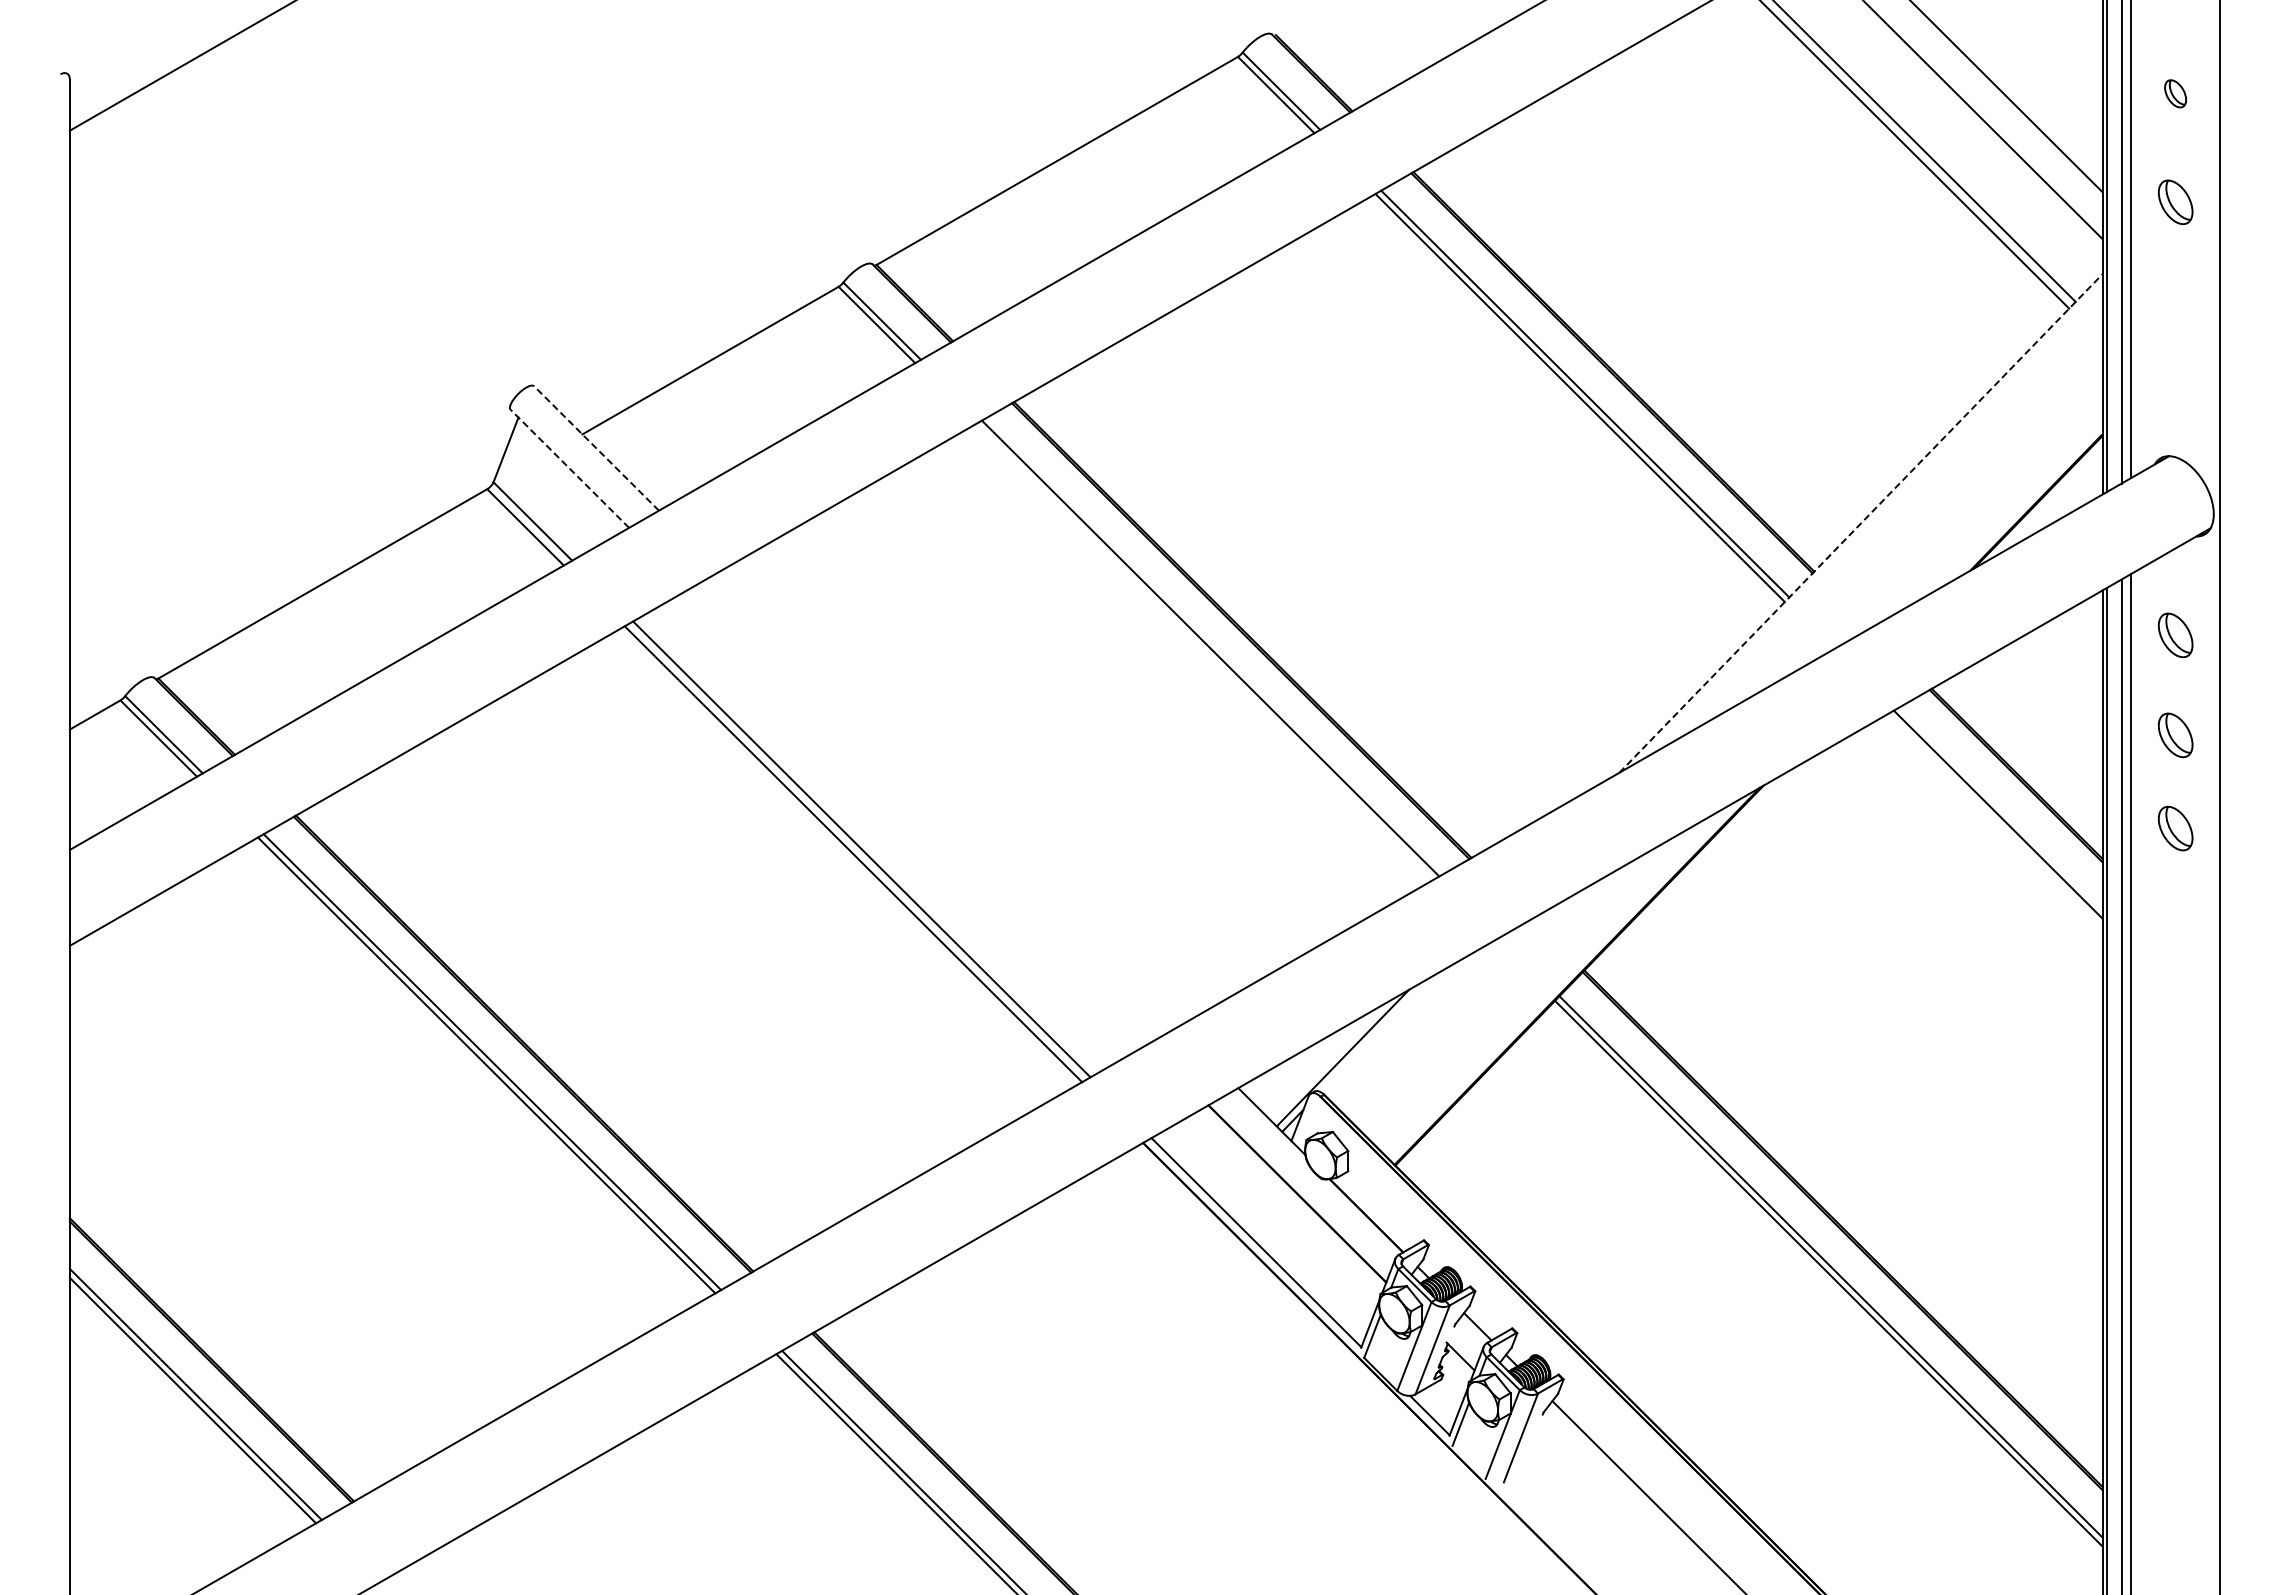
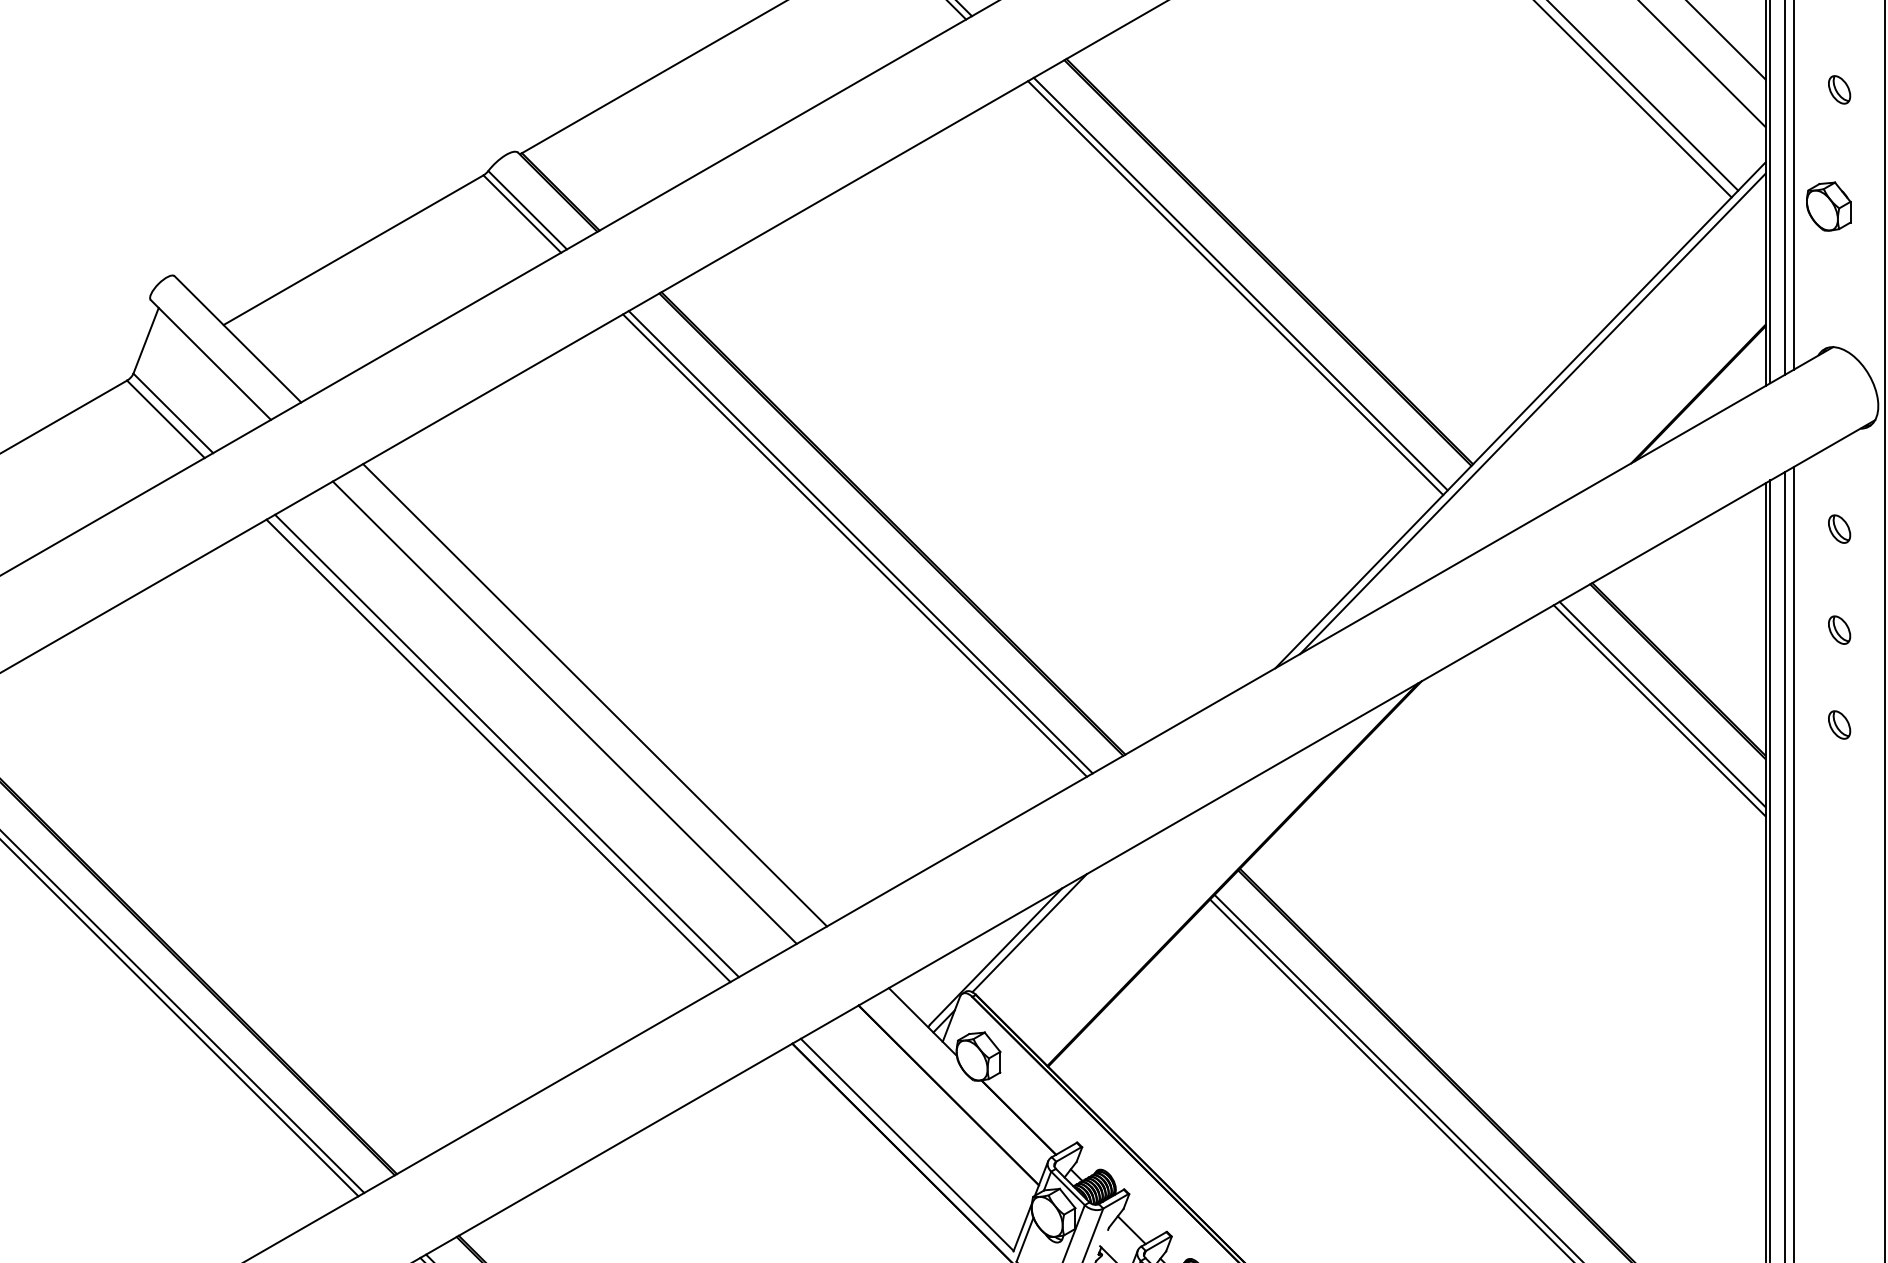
part: (2175, 202) -> (1839, 89), size x0.62
part: (2164, 317) -> (1828, 206), added
line: (596, 448) -> (237, 339), dashed -> solid
line: (569, 468) -> (210, 359), dashed -> solid
line: (1872, 521) -> (1532, 413), added
line: (1861, 523) -> (1520, 415), dashed -> solid
part: (2175, 635) -> (1839, 529), size x0.62
line: (1204, 651) -> (854, 545), added
part: (2175, 734) -> (1839, 629), size x0.62
line: (948, 799) -> (594, 695), added
line: (2000, 808) -> (1661, 704), added
line: (918, 816) -> (564, 712), added
part: (2175, 828) -> (1839, 724), size x0.62
line: (1376, 1033) -> (1029, 932), added

